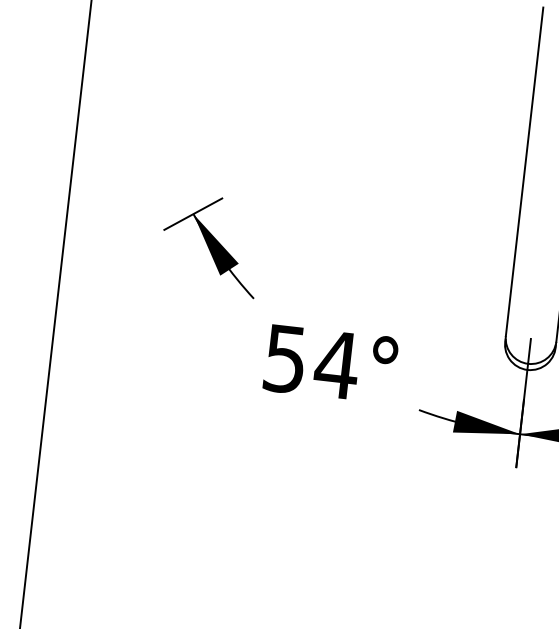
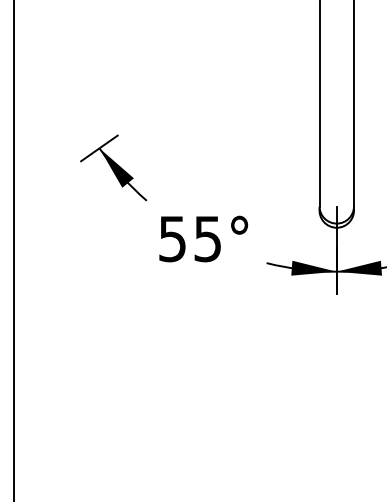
text: (336, 365) -> (207, 239), 54° -> 55°

